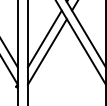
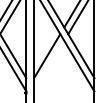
line: (47, 51) -> (49, 65), removed

